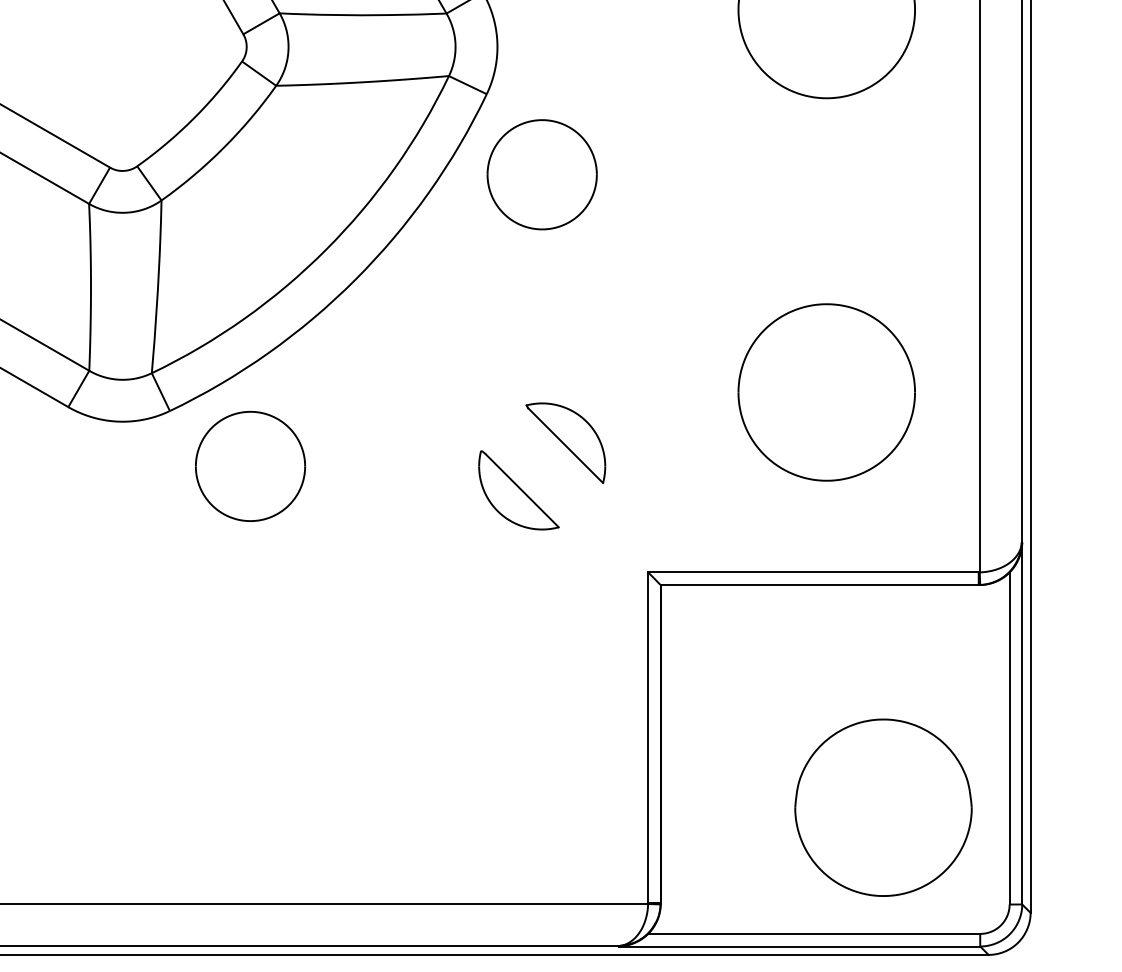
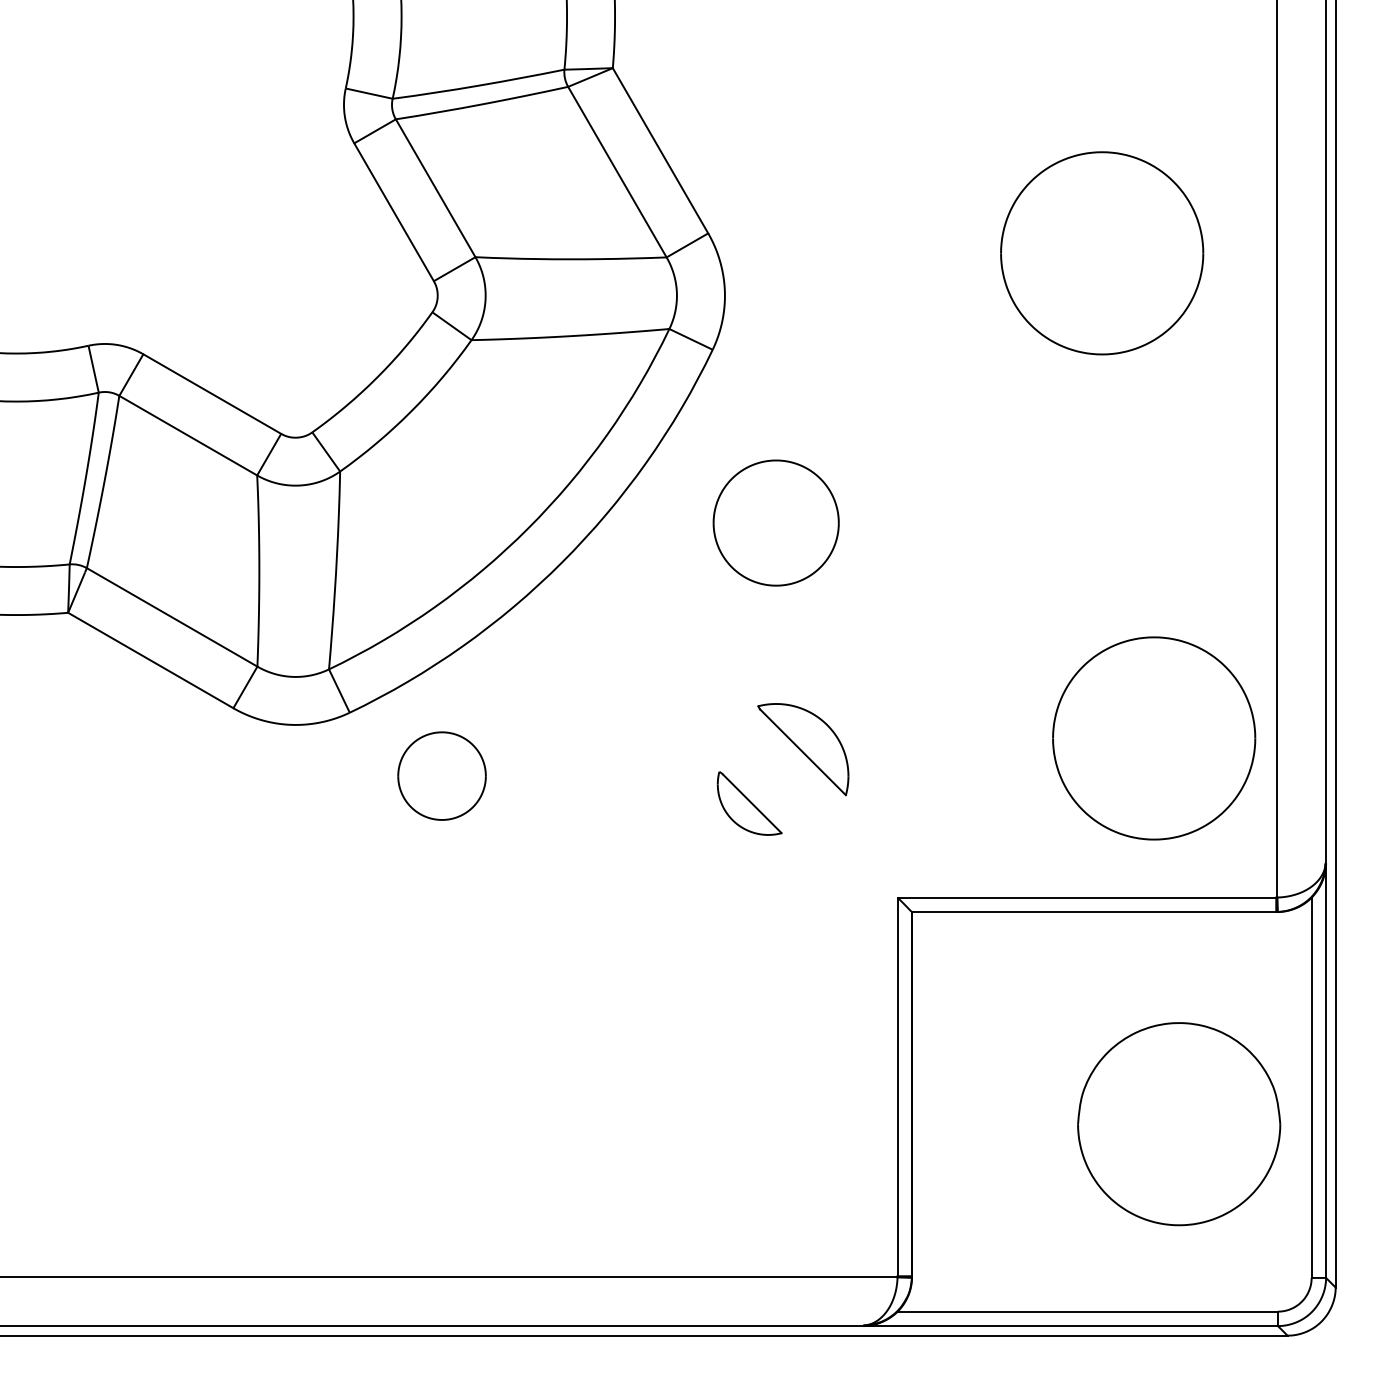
part: (541, 174) -> (775, 522), moved
part: (827, 392) -> (1154, 738), moved
part: (250, 465) -> (441, 775), size x0.7
part: (518, 490) -> (749, 803), size x0.7
part: (883, 808) -> (1179, 1124), moved

